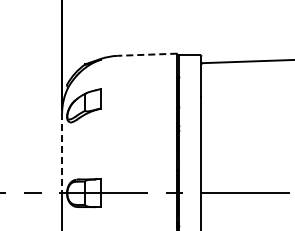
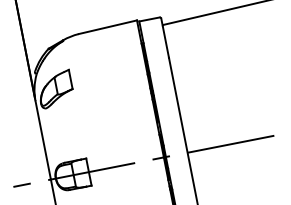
line: (147, 54) -> (107, 26), dashed -> solid
line: (62, 153) -> (43, 140), dashed -> solid

